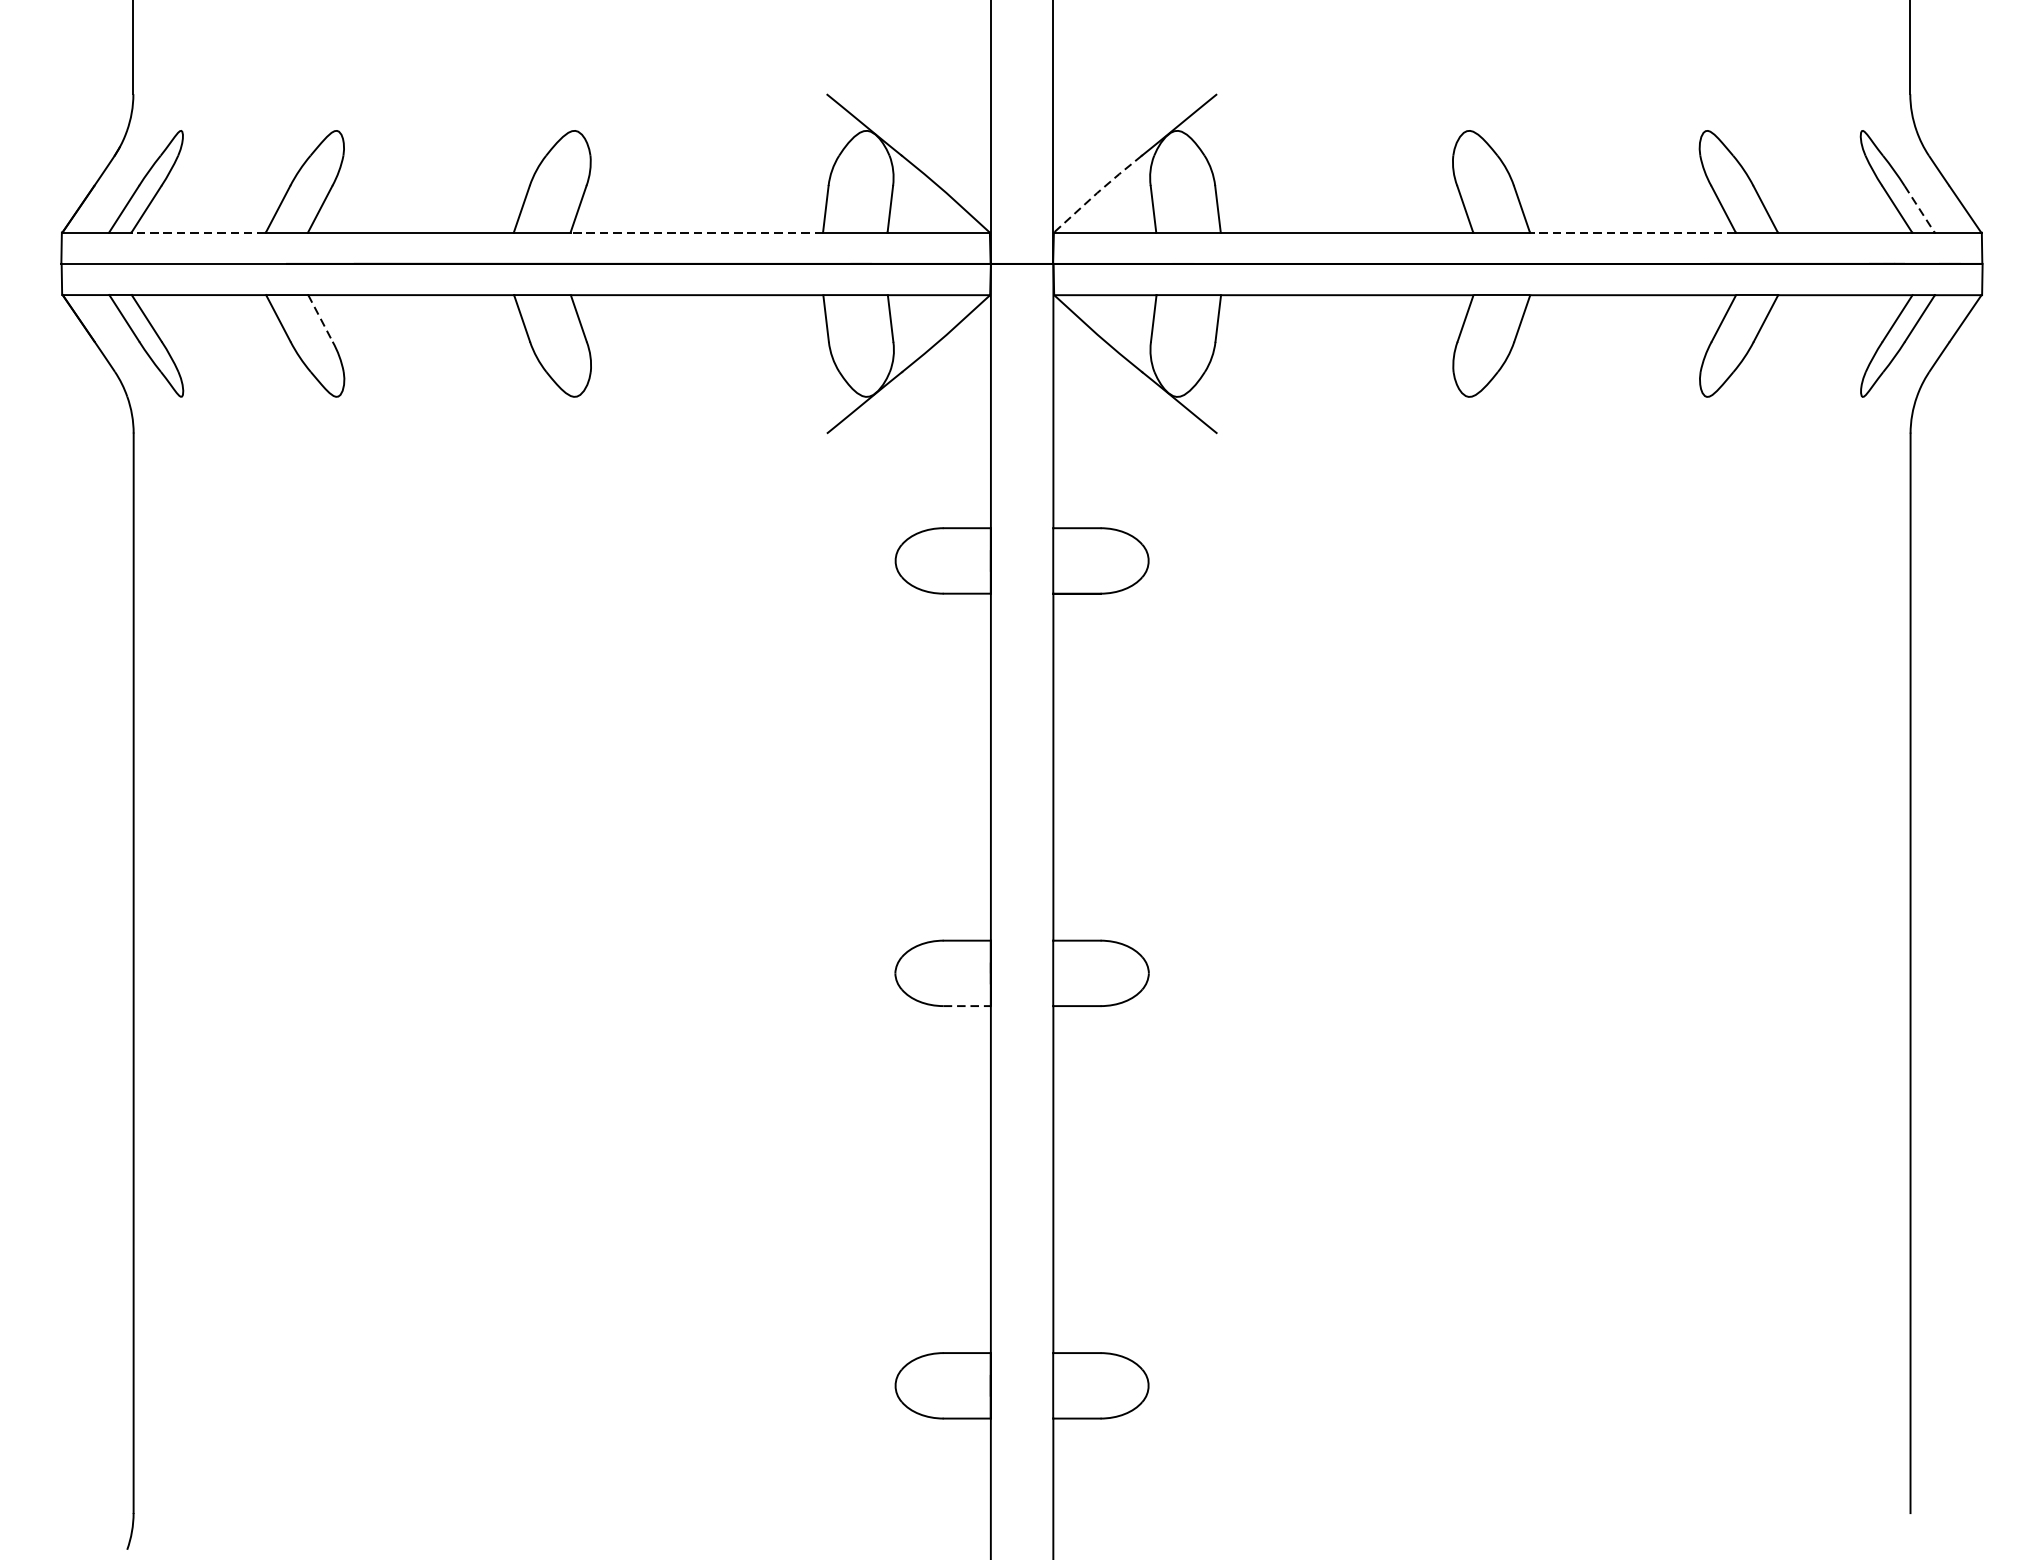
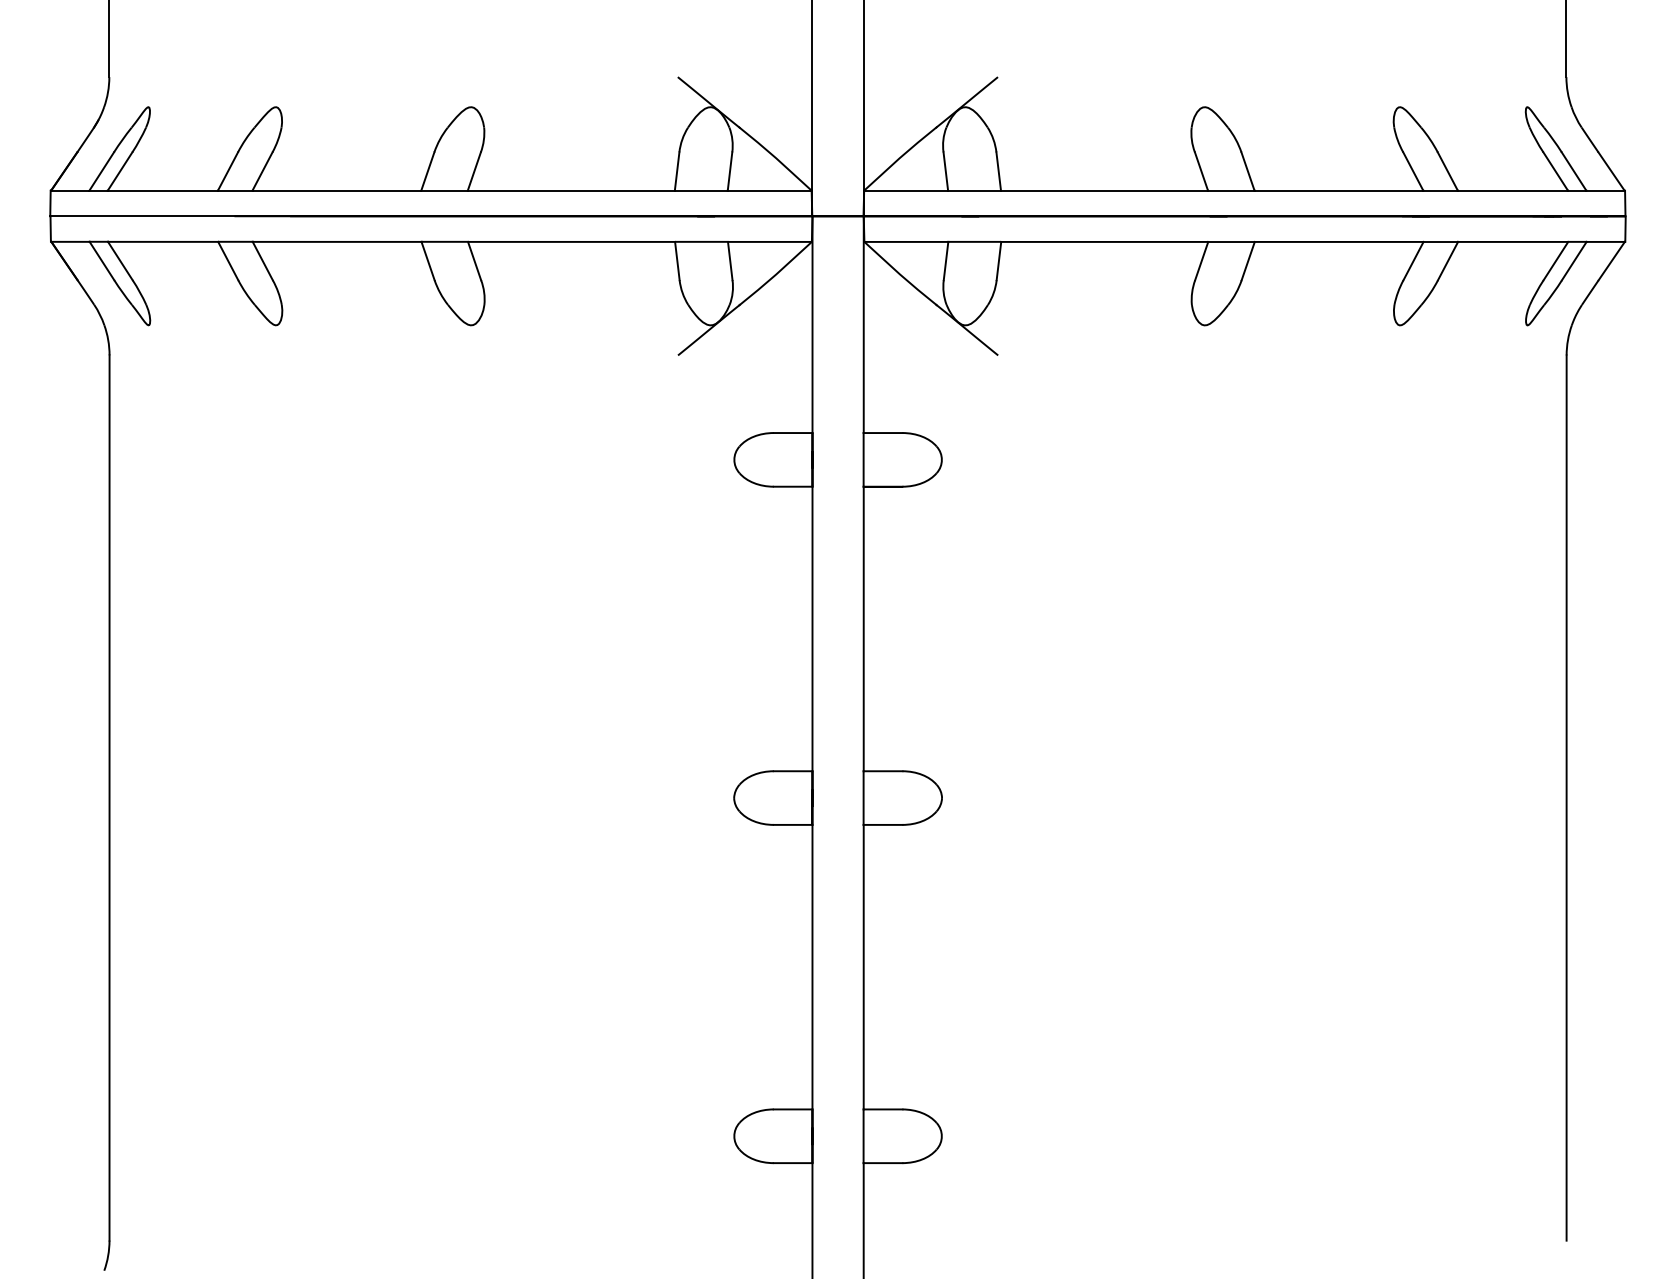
line: (1096, 193) -> (899, 158), dashed -> solid
line: (1920, 209) -> (1574, 171), dashed -> solid
line: (198, 232) -> (162, 190), dashed -> solid
line: (697, 232) -> (571, 190), dashed -> solid
line: (1632, 232) -> (1338, 190), dashed -> solid
line: (320, 319) -> (262, 261), dashed -> solid
line: (967, 1005) -> (793, 824), dashed -> solid

